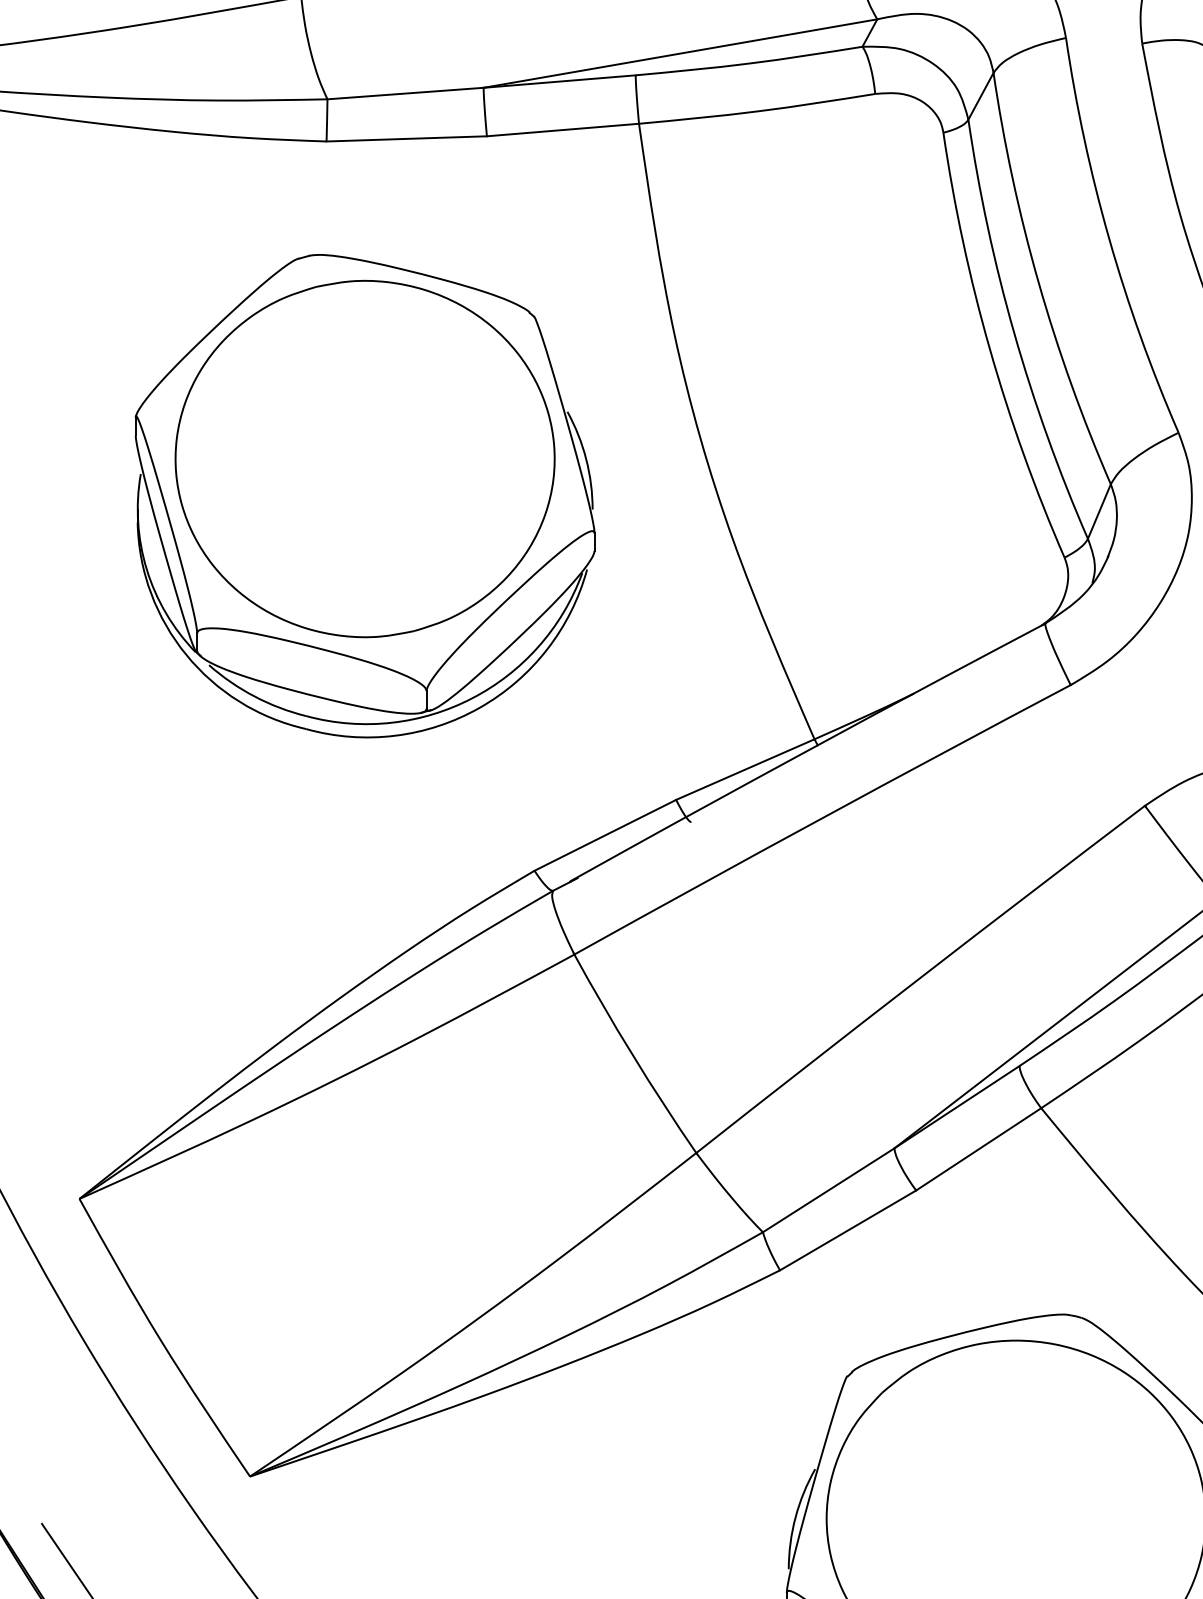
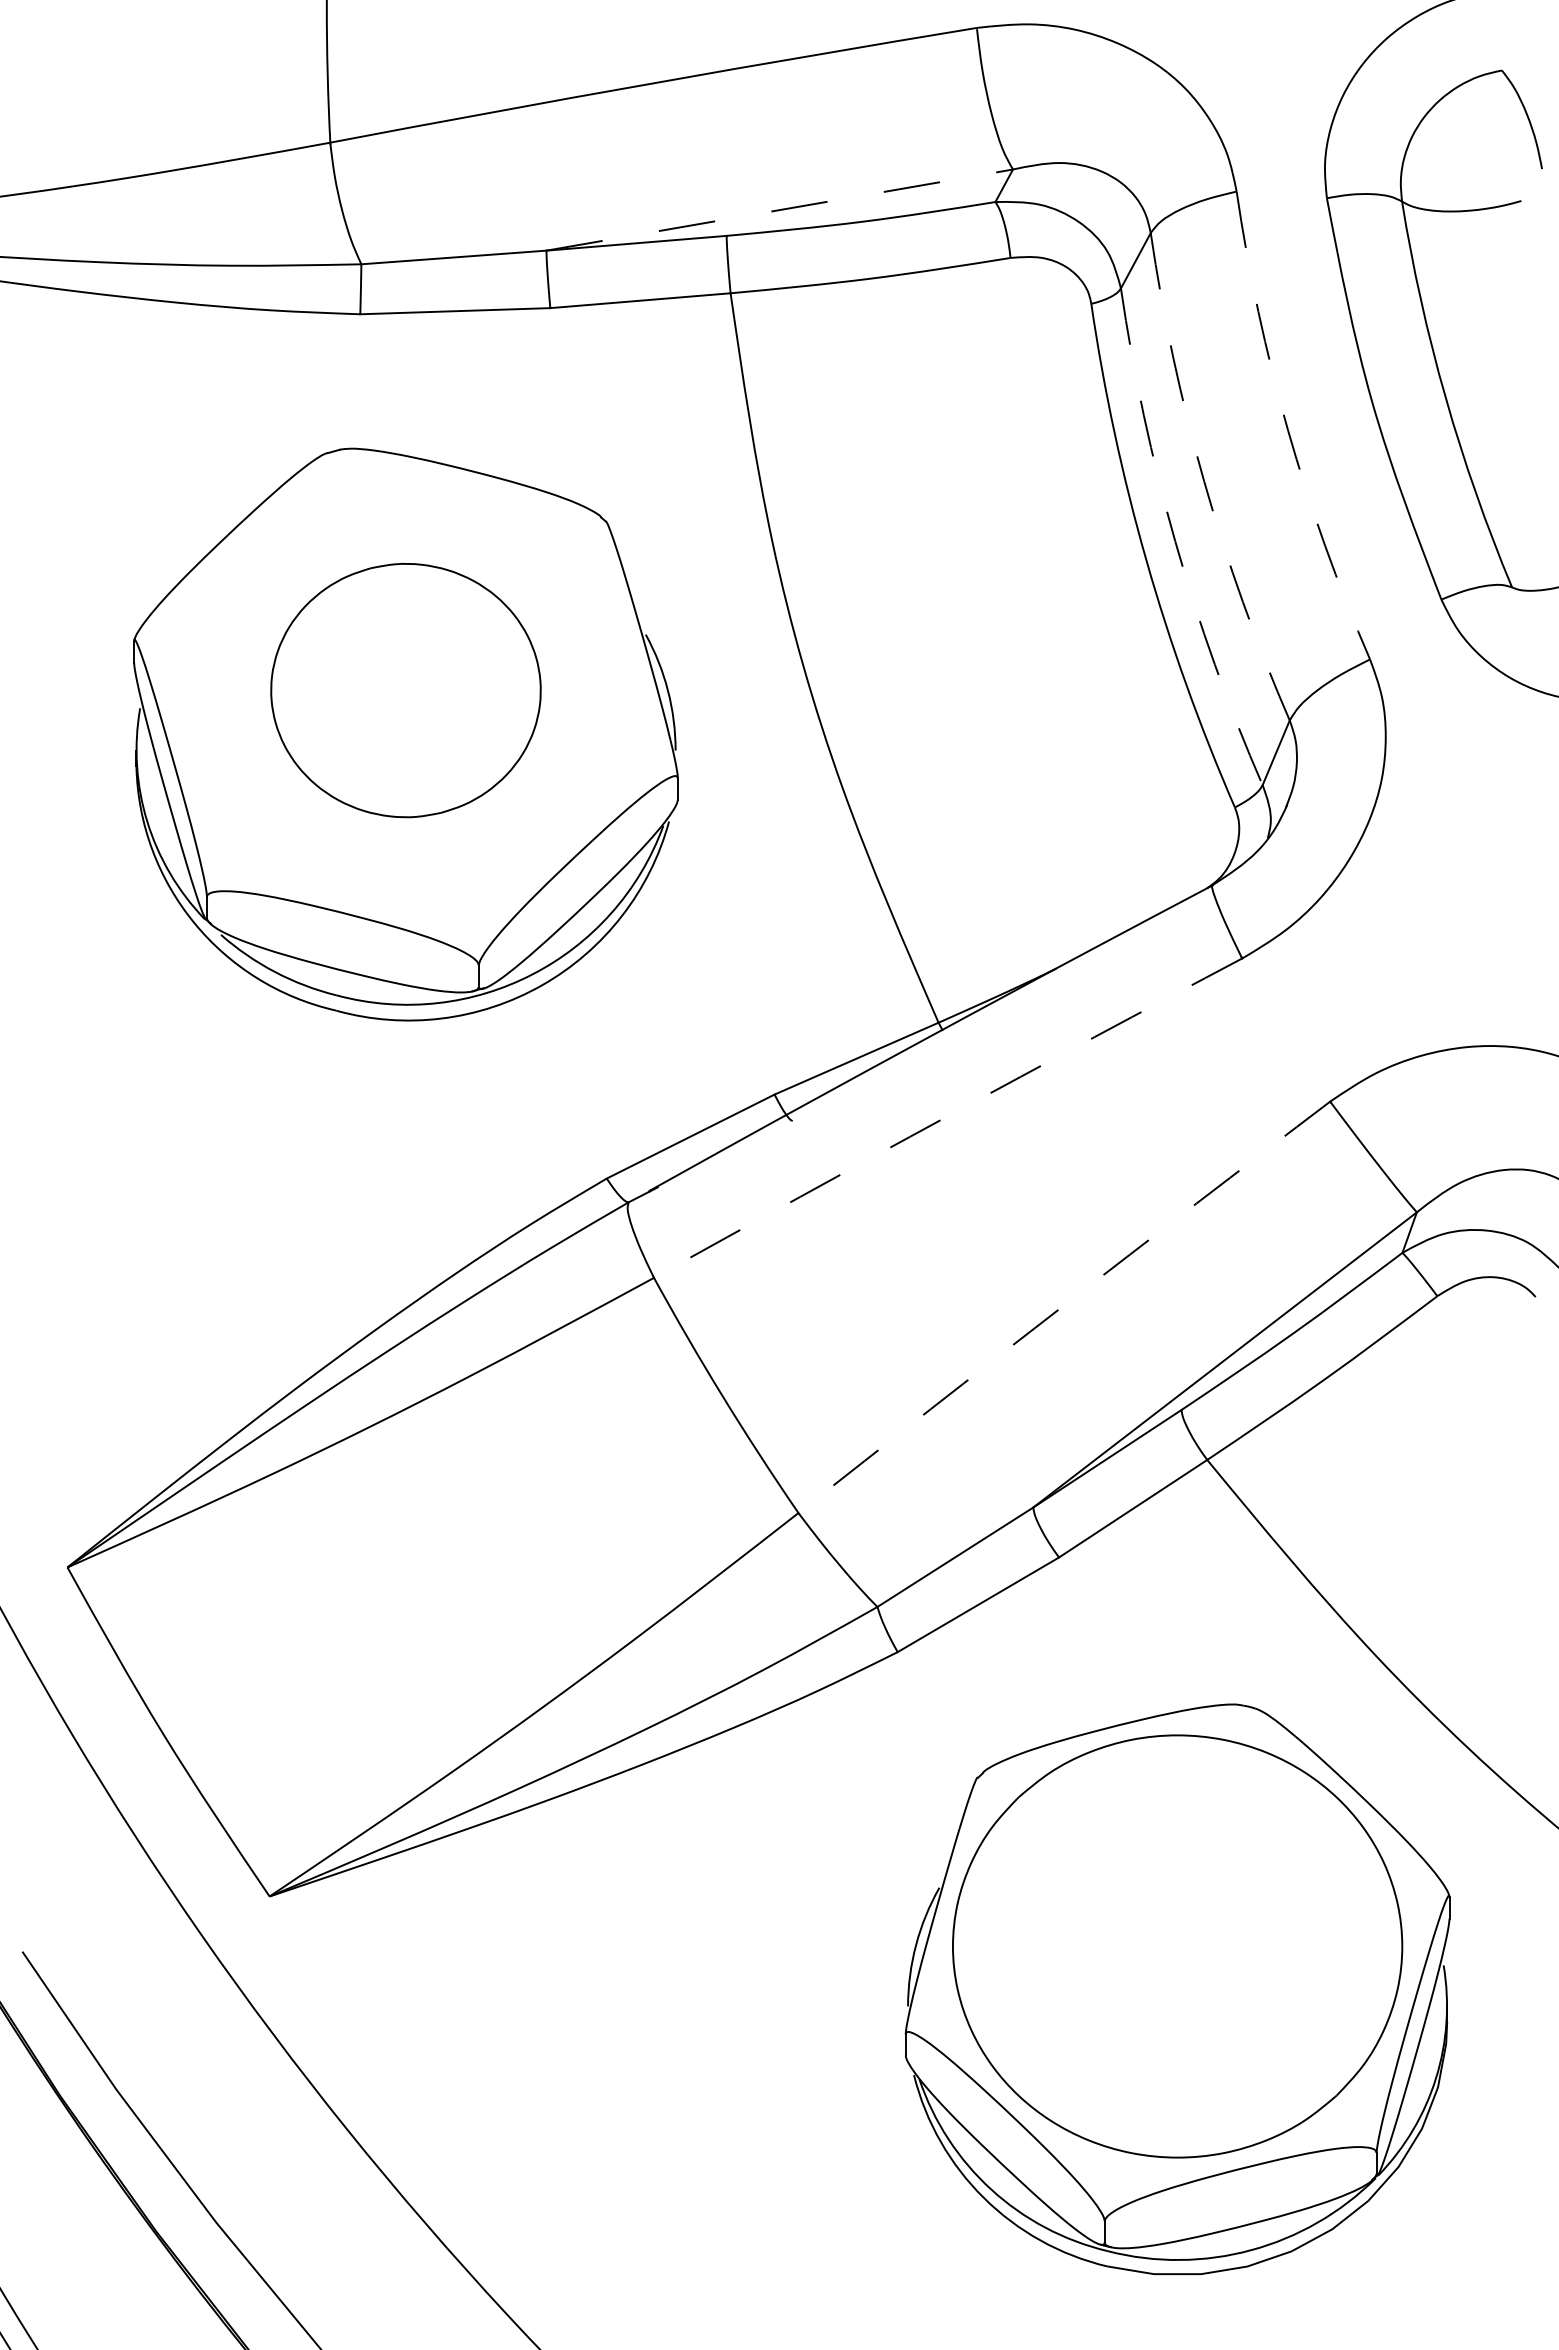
line: (680, 53) -> (779, 210), solid -> dashed
arc: (1108, 238) -> (1287, 429), solid -> dashed
arc: (1038, 282) -> (1204, 481), solid -> dashed
arc: (1014, 333) -> (1175, 541), solid -> dashed
part: (364, 458) -> (405, 690), size x0.6
arc: (822, 818) -> (947, 1116), solid -> dashed
arc: (919, 978) -> (1063, 1306), solid -> dashed

